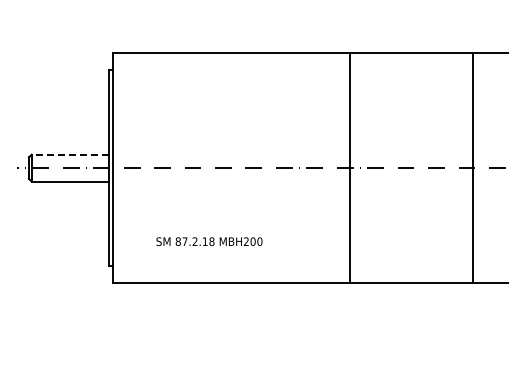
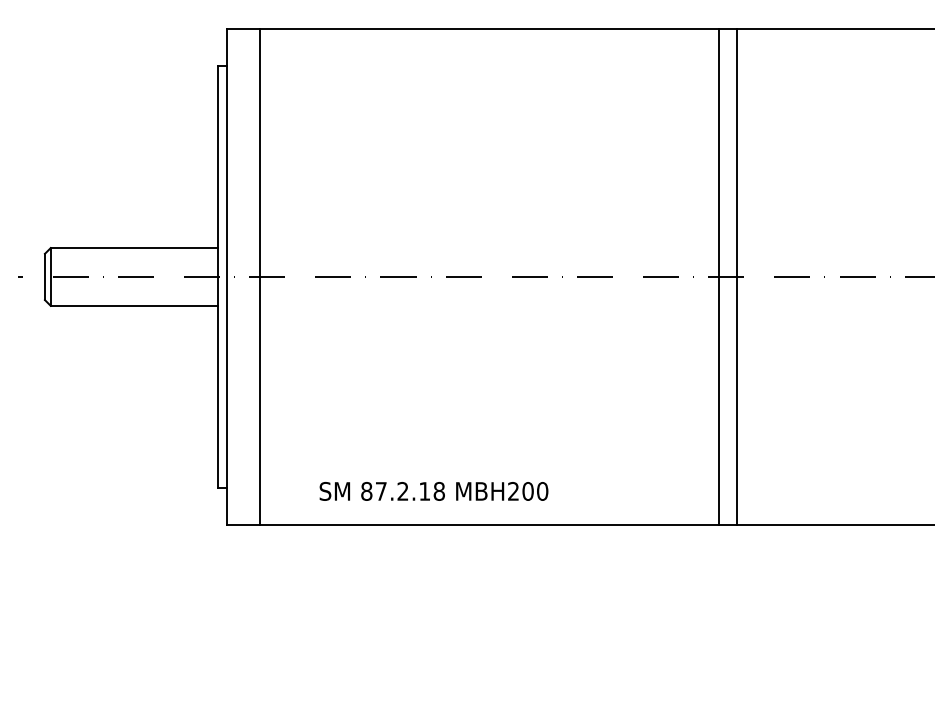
line: (70, 154) -> (134, 247), dashed -> solid
line: (128, 167) -> (259, 275), added
line: (341, 167) -> (718, 275), added
text: (209, 241) -> (434, 491), moved

